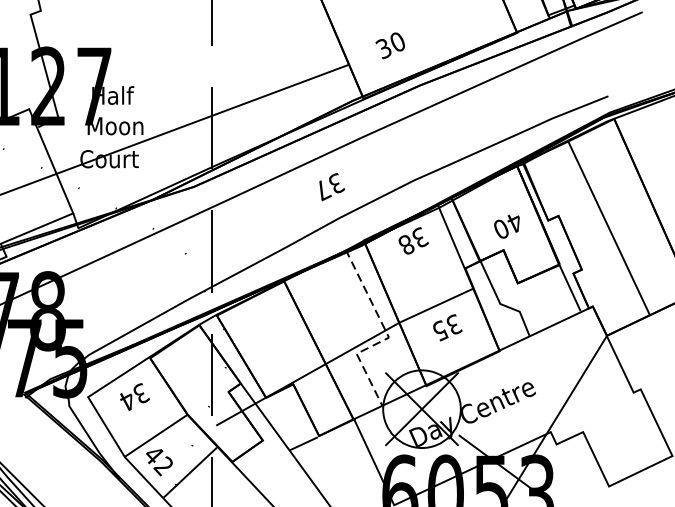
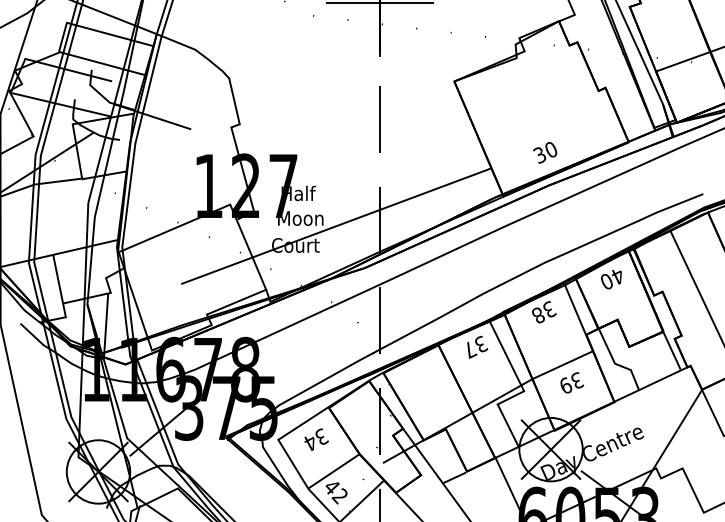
text: (390, 45) -> (545, 152), moved
text: (331, 186) -> (477, 346), moved
text: (507, 226) -> (611, 279), moved
text: (440, 330) -> (566, 385), 35 -> 39
line: (389, 337) -> (524, 391), dashed -> solid

